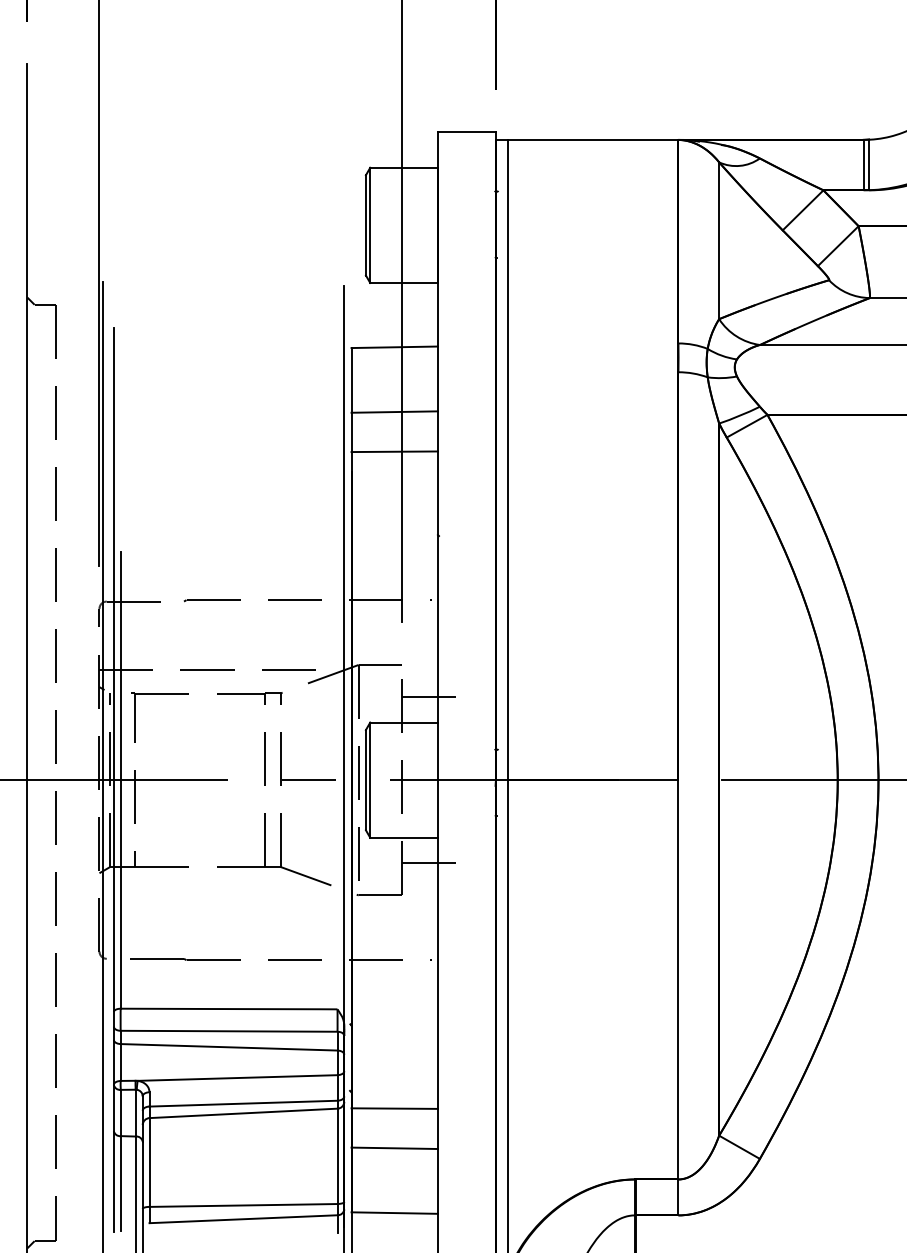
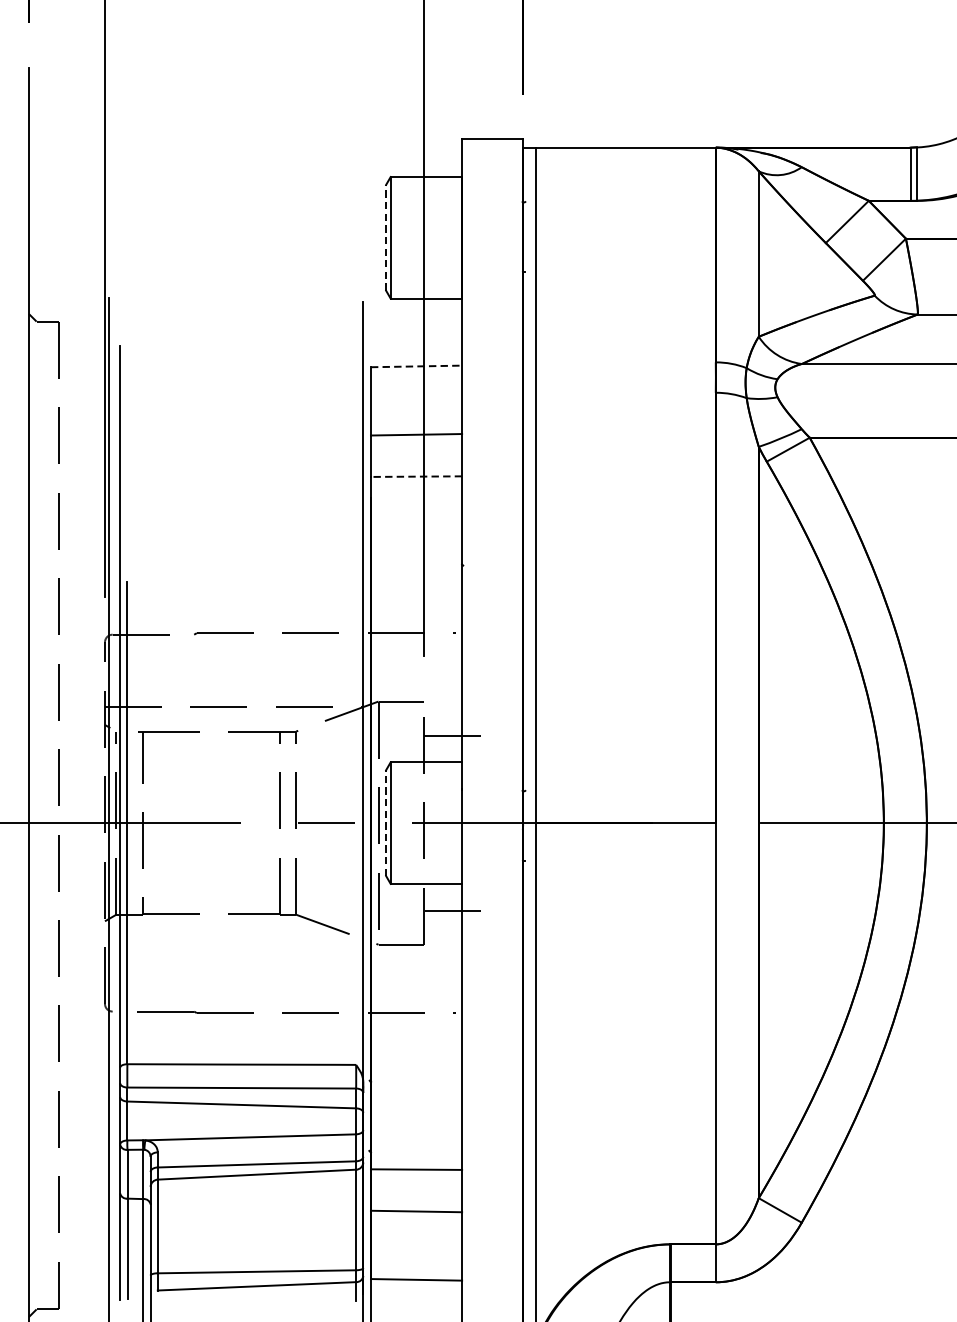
line: (365, 224) -> (385, 236), solid -> dashed
line: (395, 347) -> (417, 366), solid -> dashed
line: (394, 451) -> (416, 476), solid -> dashed
line: (365, 779) -> (385, 822), solid -> dashed

